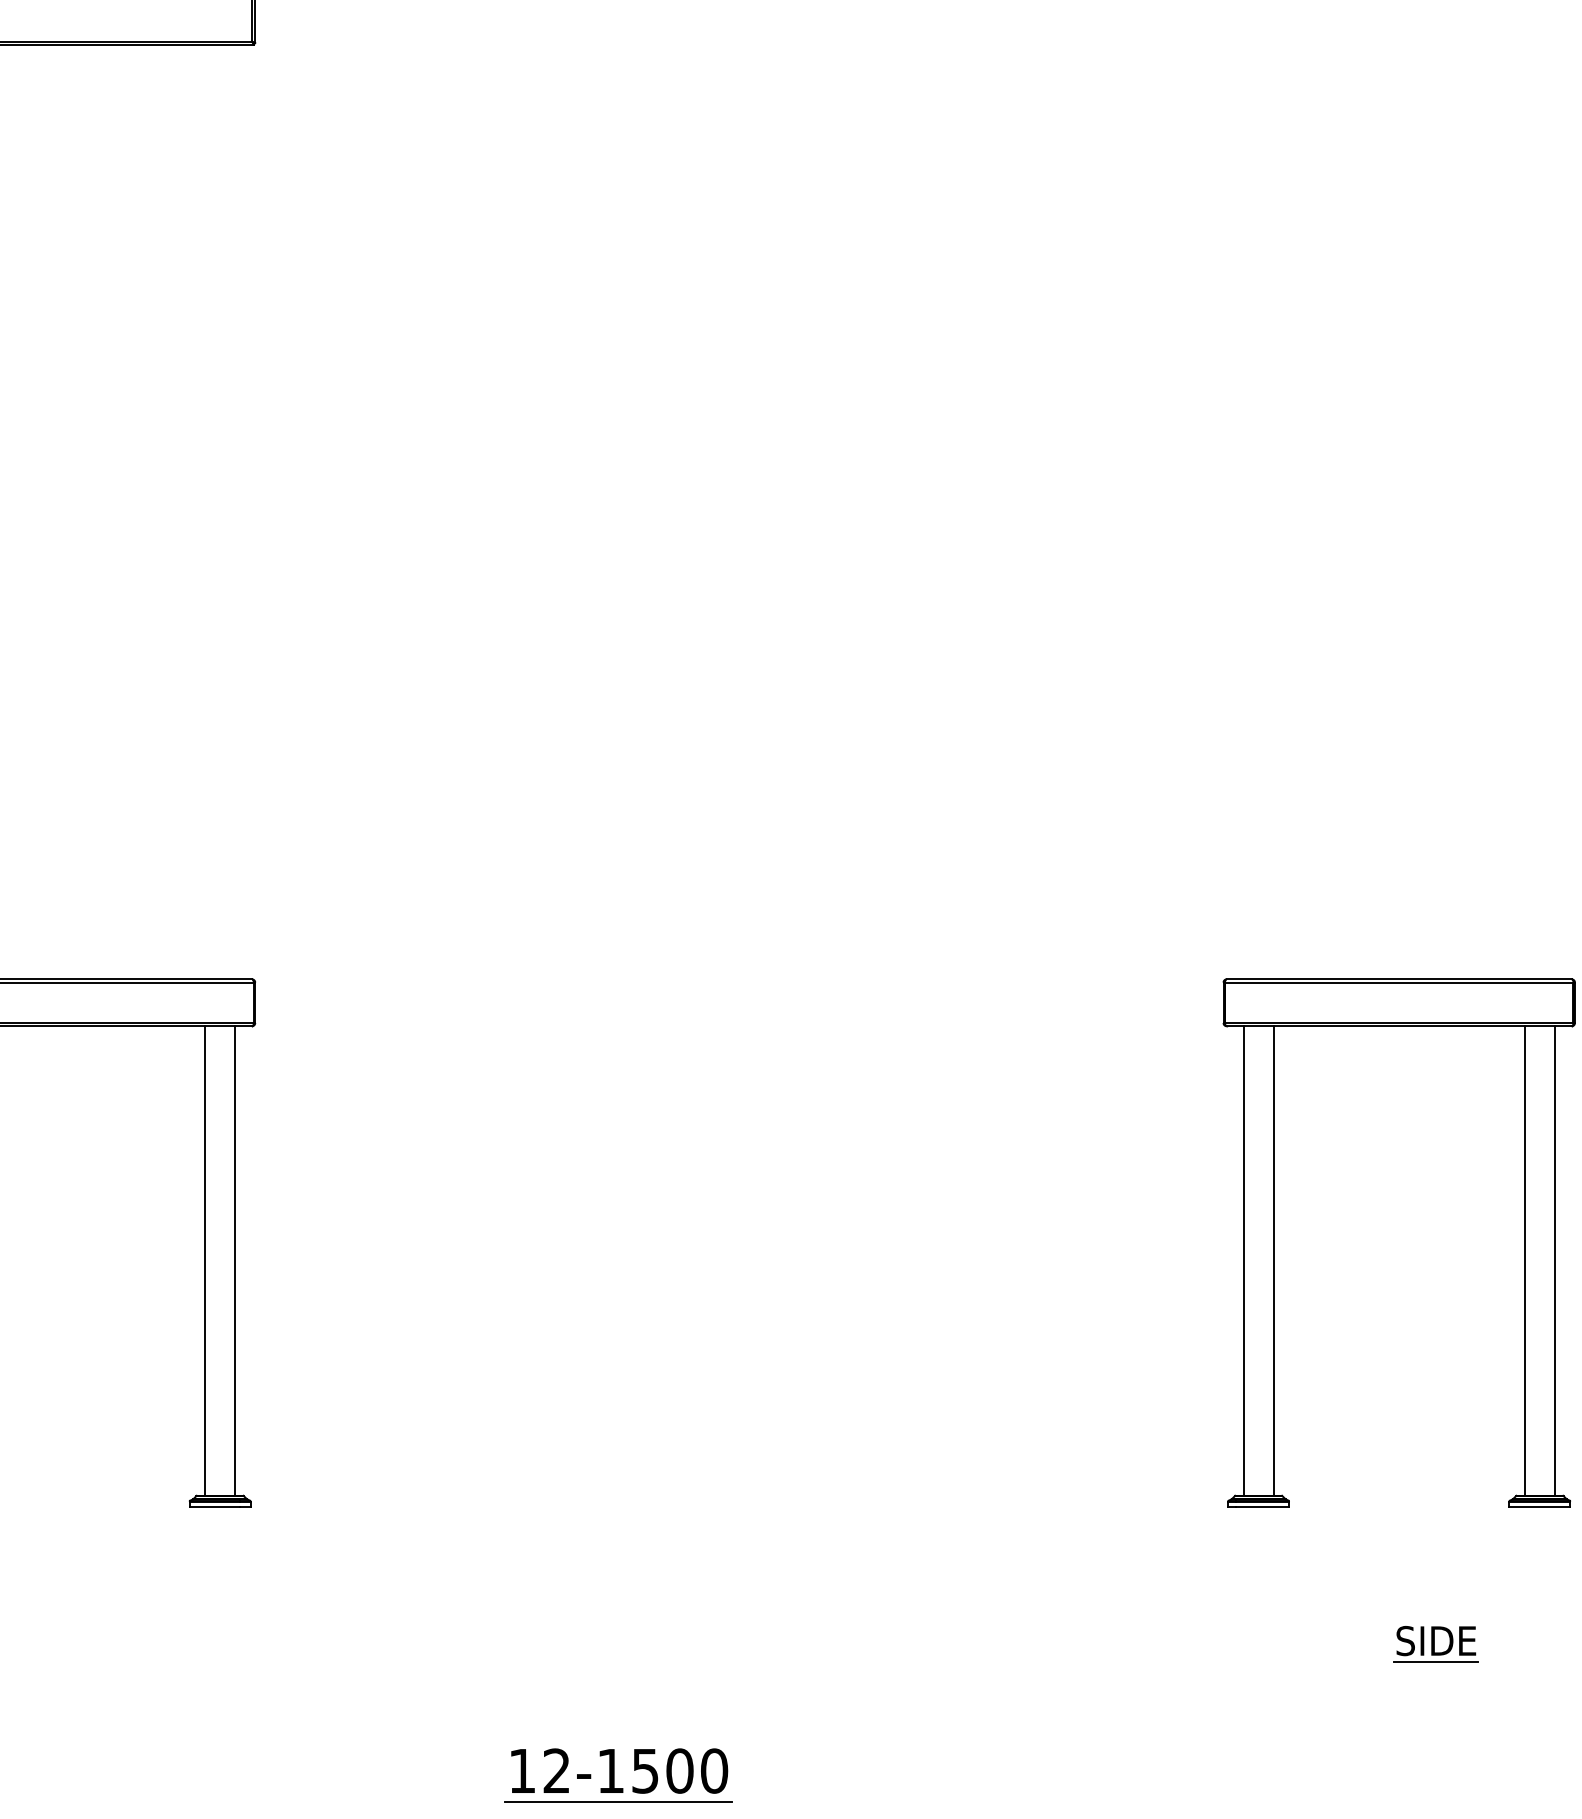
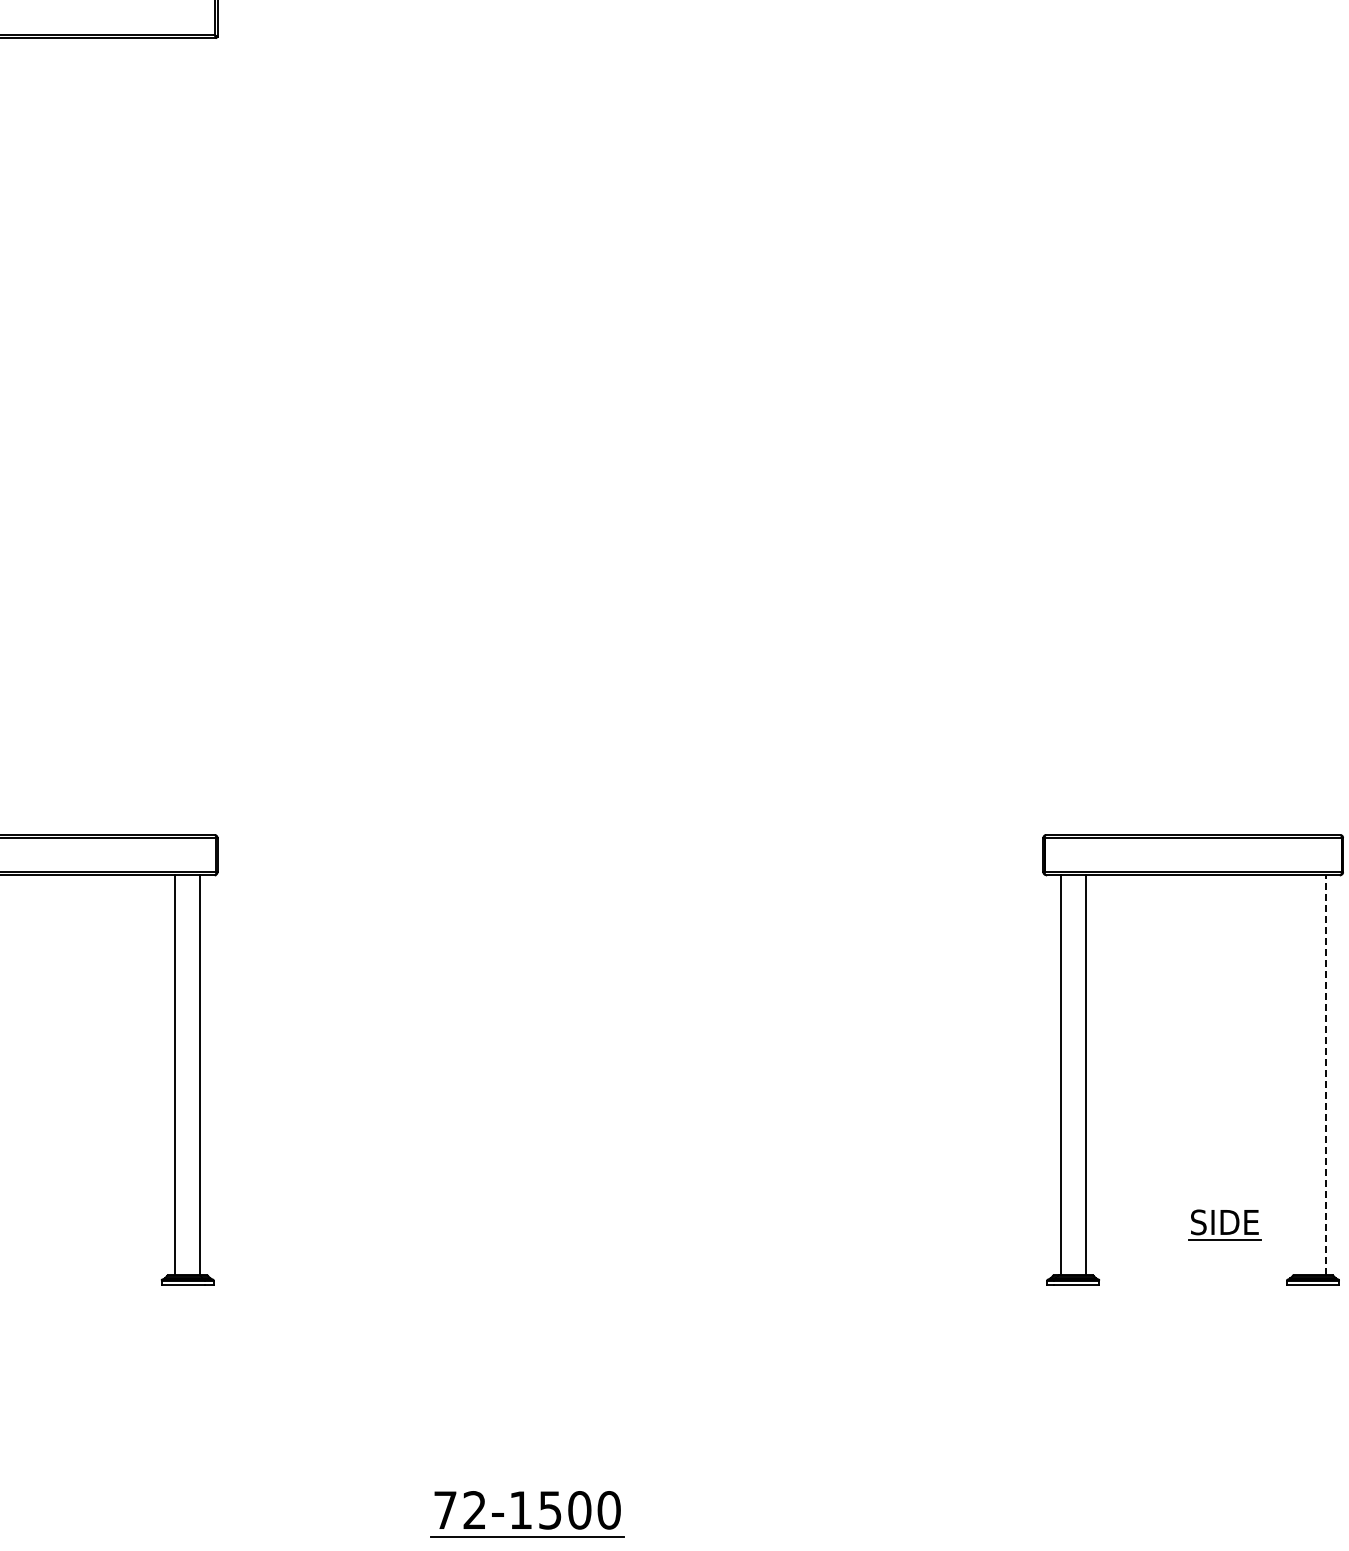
line: (1554, 1260) -> (1325, 1074), solid -> dashed
line: (1524, 1261) -> (1300, 1075), removed
part: (1435, 1643) -> (1224, 1224), moved
text: (522, 1770) -> (445, 1509), 12-1500 -> 72-1500

